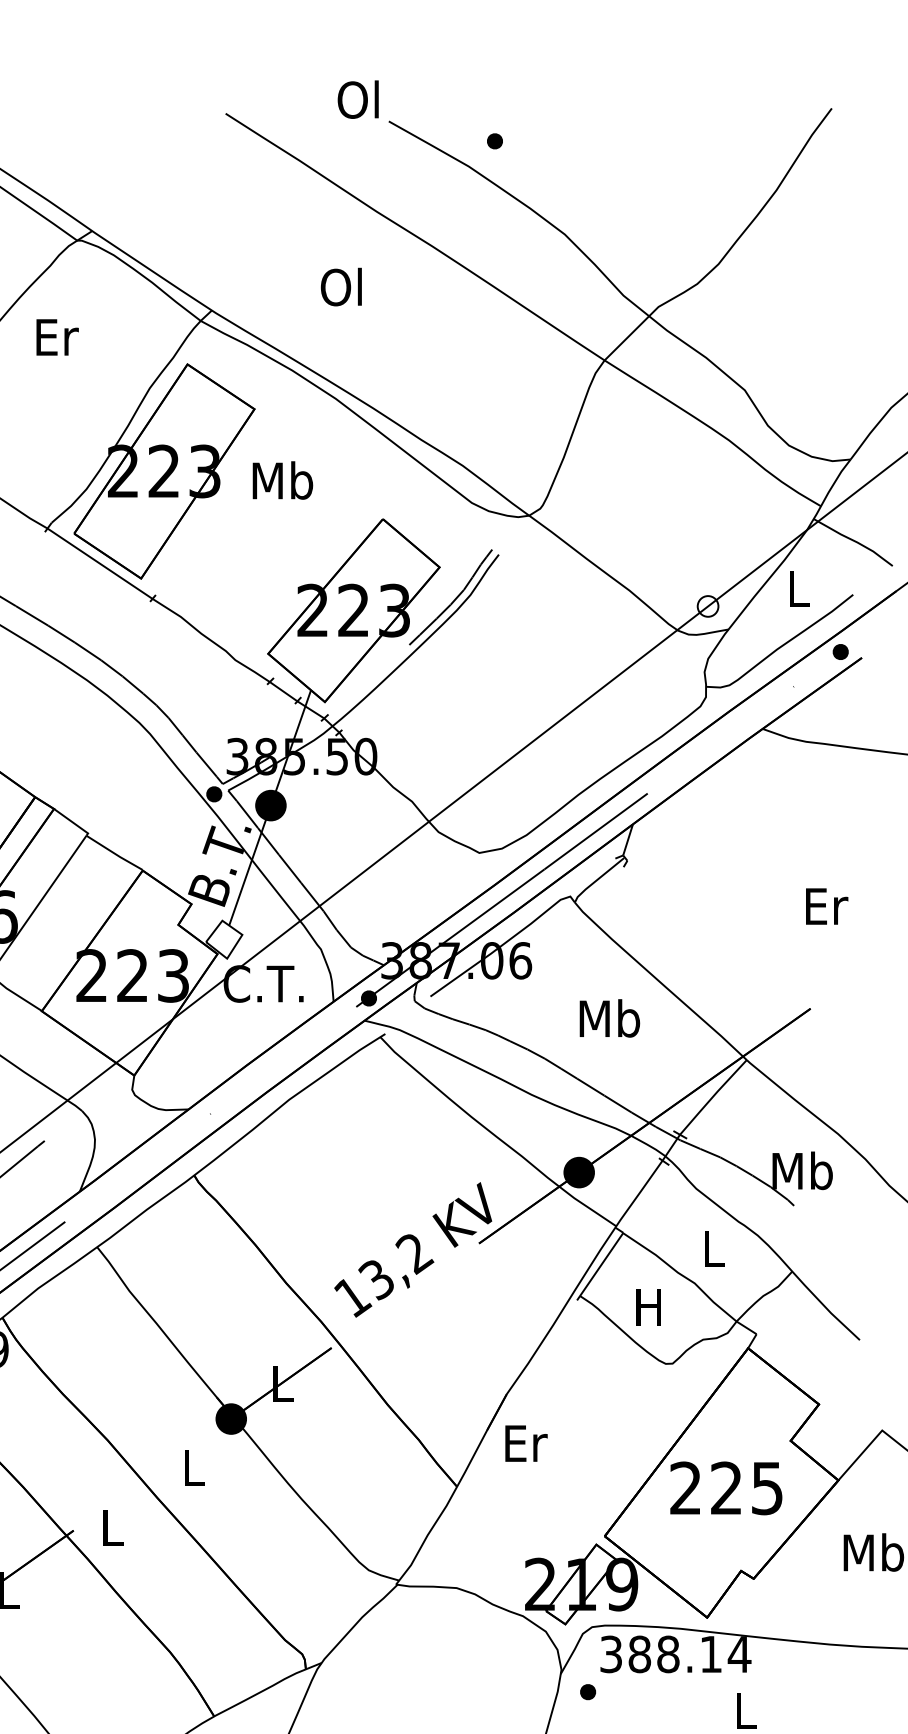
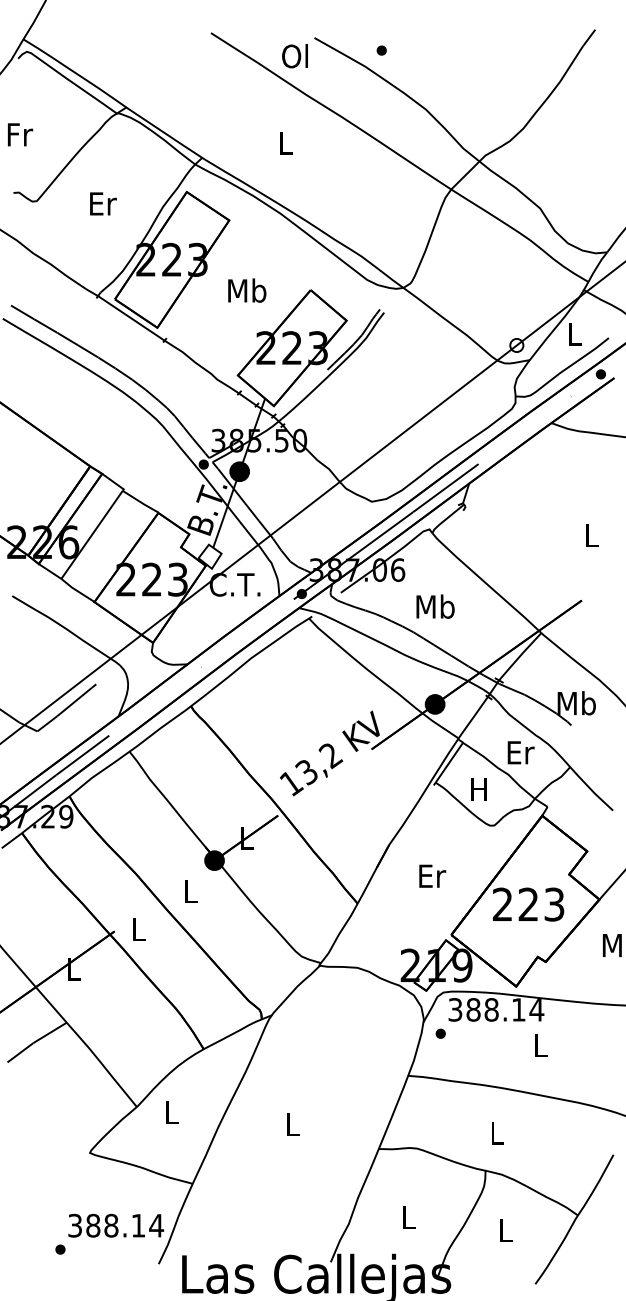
text: (357, 100) -> (294, 56), moved
text: (341, 286) -> (284, 142), Ol -> L
text: (57, 336) -> (103, 203), moved
text: (283, 480) -> (247, 290), moved
text: (827, 906) -> (592, 535), Er -> L
text: (609, 1018) -> (435, 606), moved
text: (713, 1248) -> (520, 752), L -> Er
text: (526, 1442) -> (432, 875), moved
text: (767, 1488) -> (554, 904), 225 -> 223

